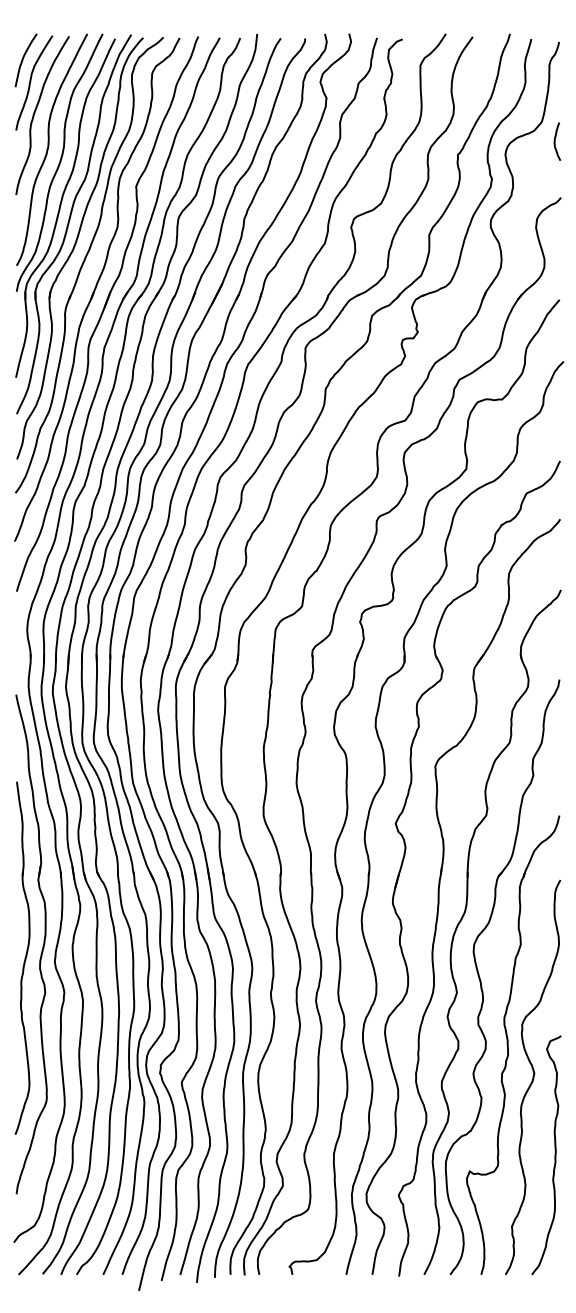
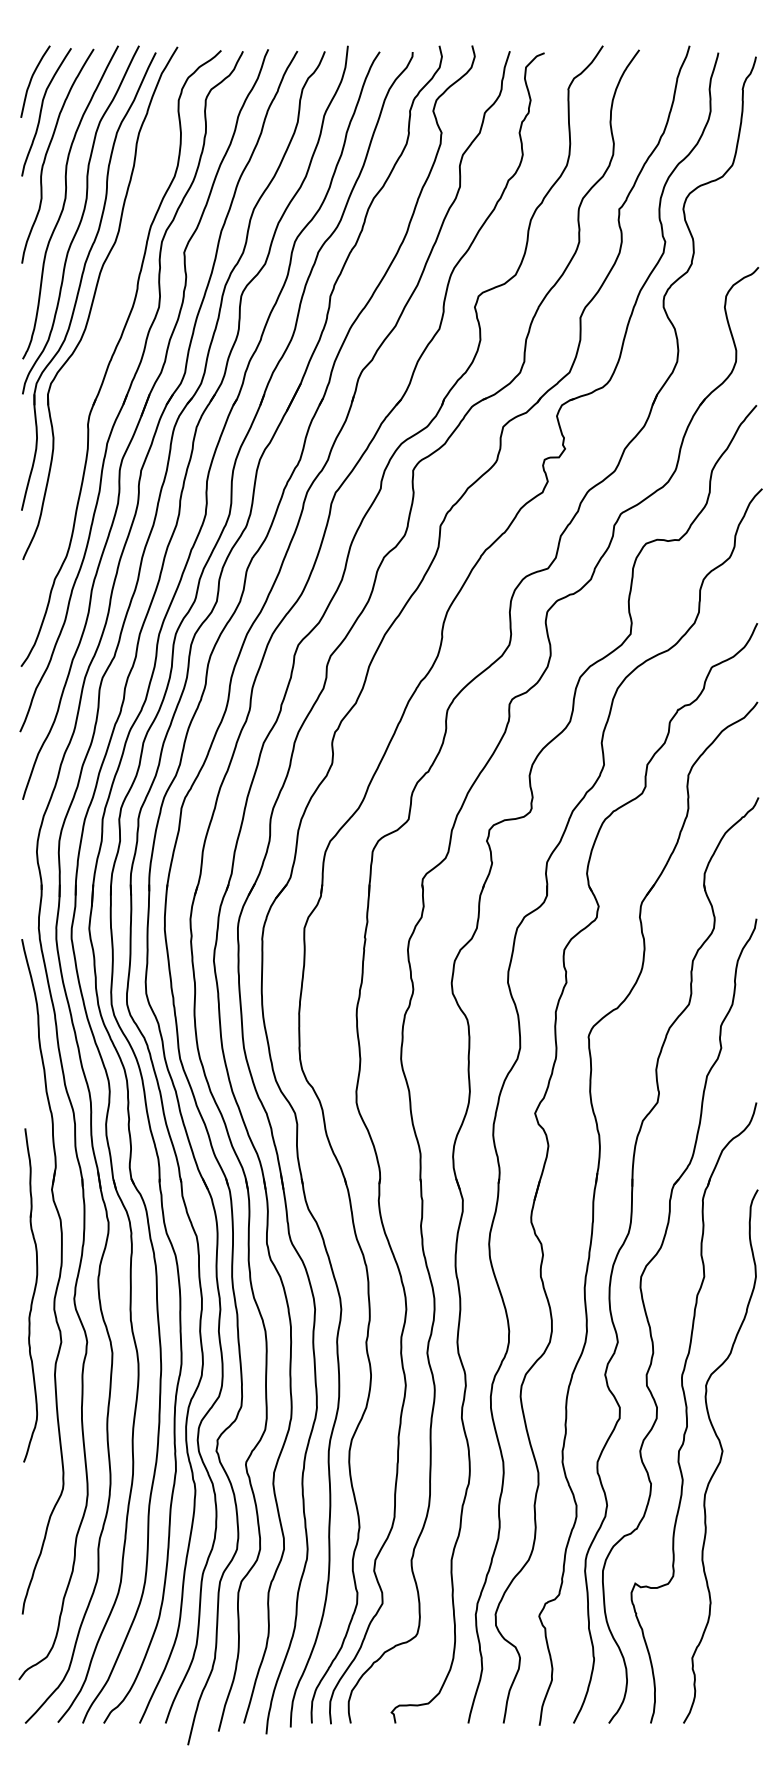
curve: (555, 140) -> (751, 189), removed
part: (74, 247) -> (101, 334), removed
part: (22, 958) -> (30, 1295), size x0.7
curve: (555, 1155) -> (750, 1561), removed

